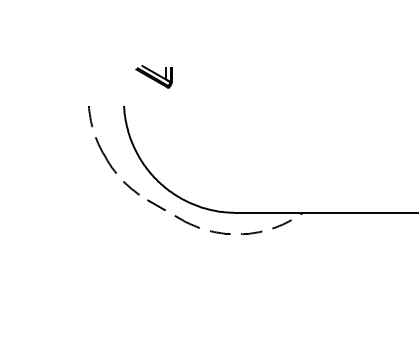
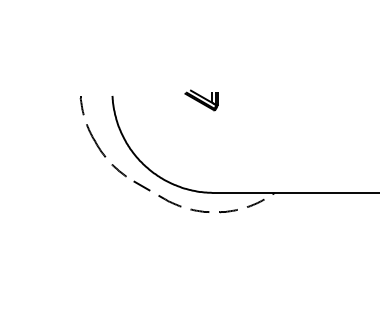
part: (153, 76) -> (200, 100), moved

